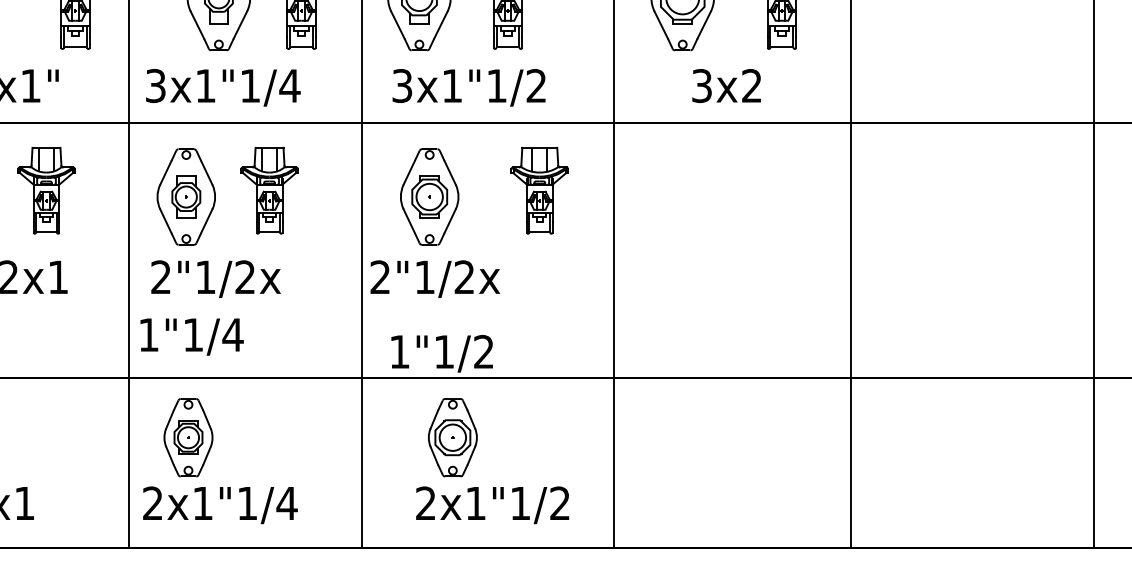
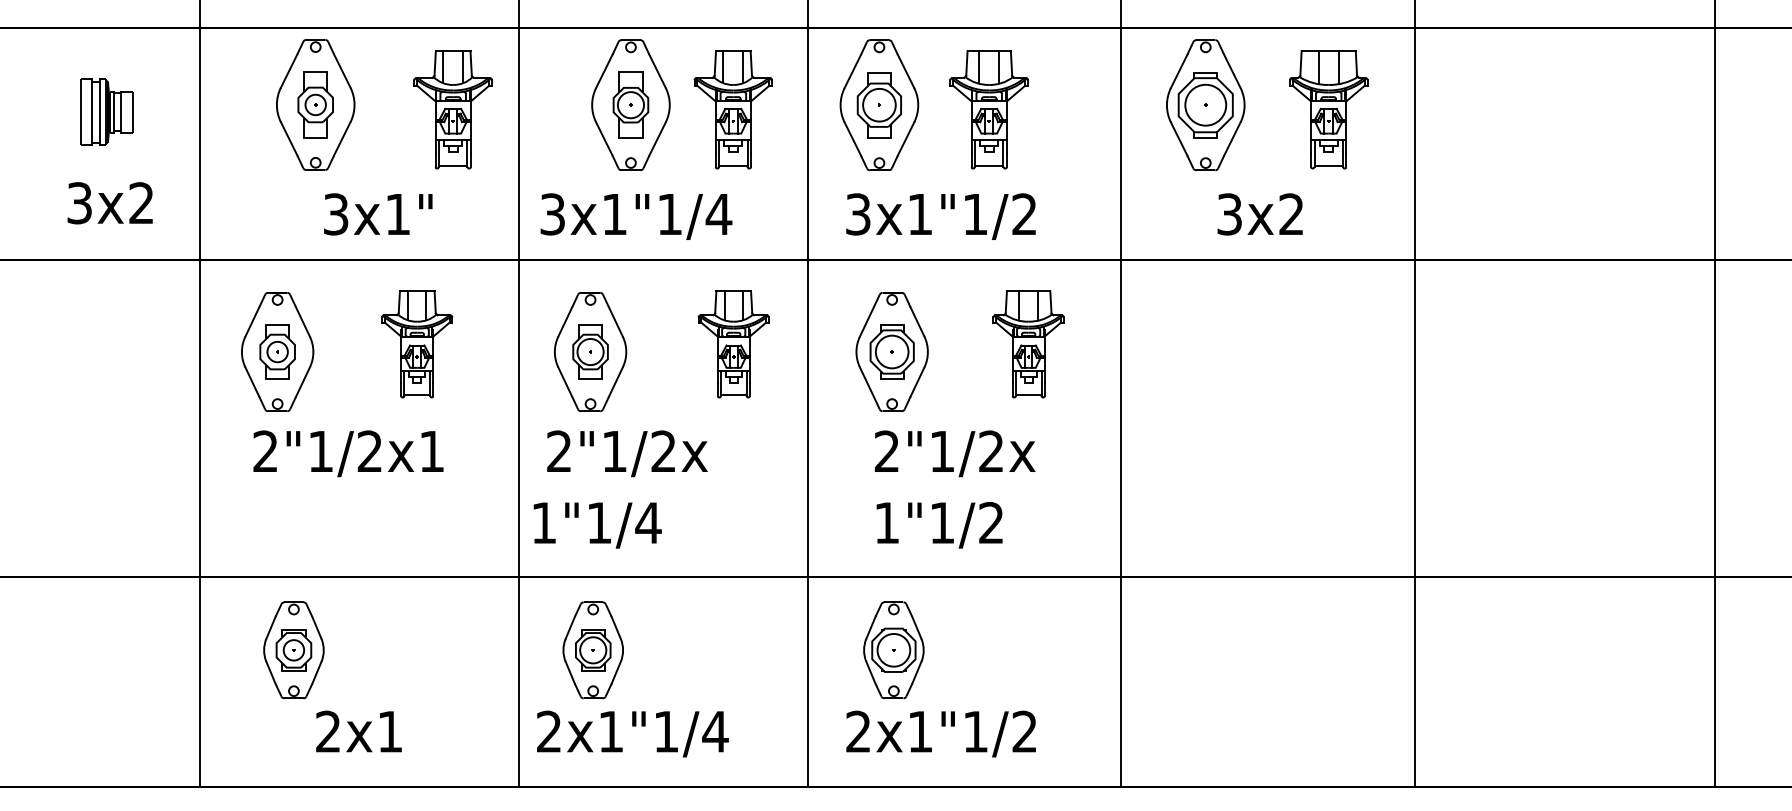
part: (269, 190) -> (733, 344), moved
text: (435, 278) -> (955, 453), moved
text: (442, 353) -> (939, 525), moved
part: (452, 437) -> (893, 650), moved
text: (492, 504) -> (940, 733), moved

